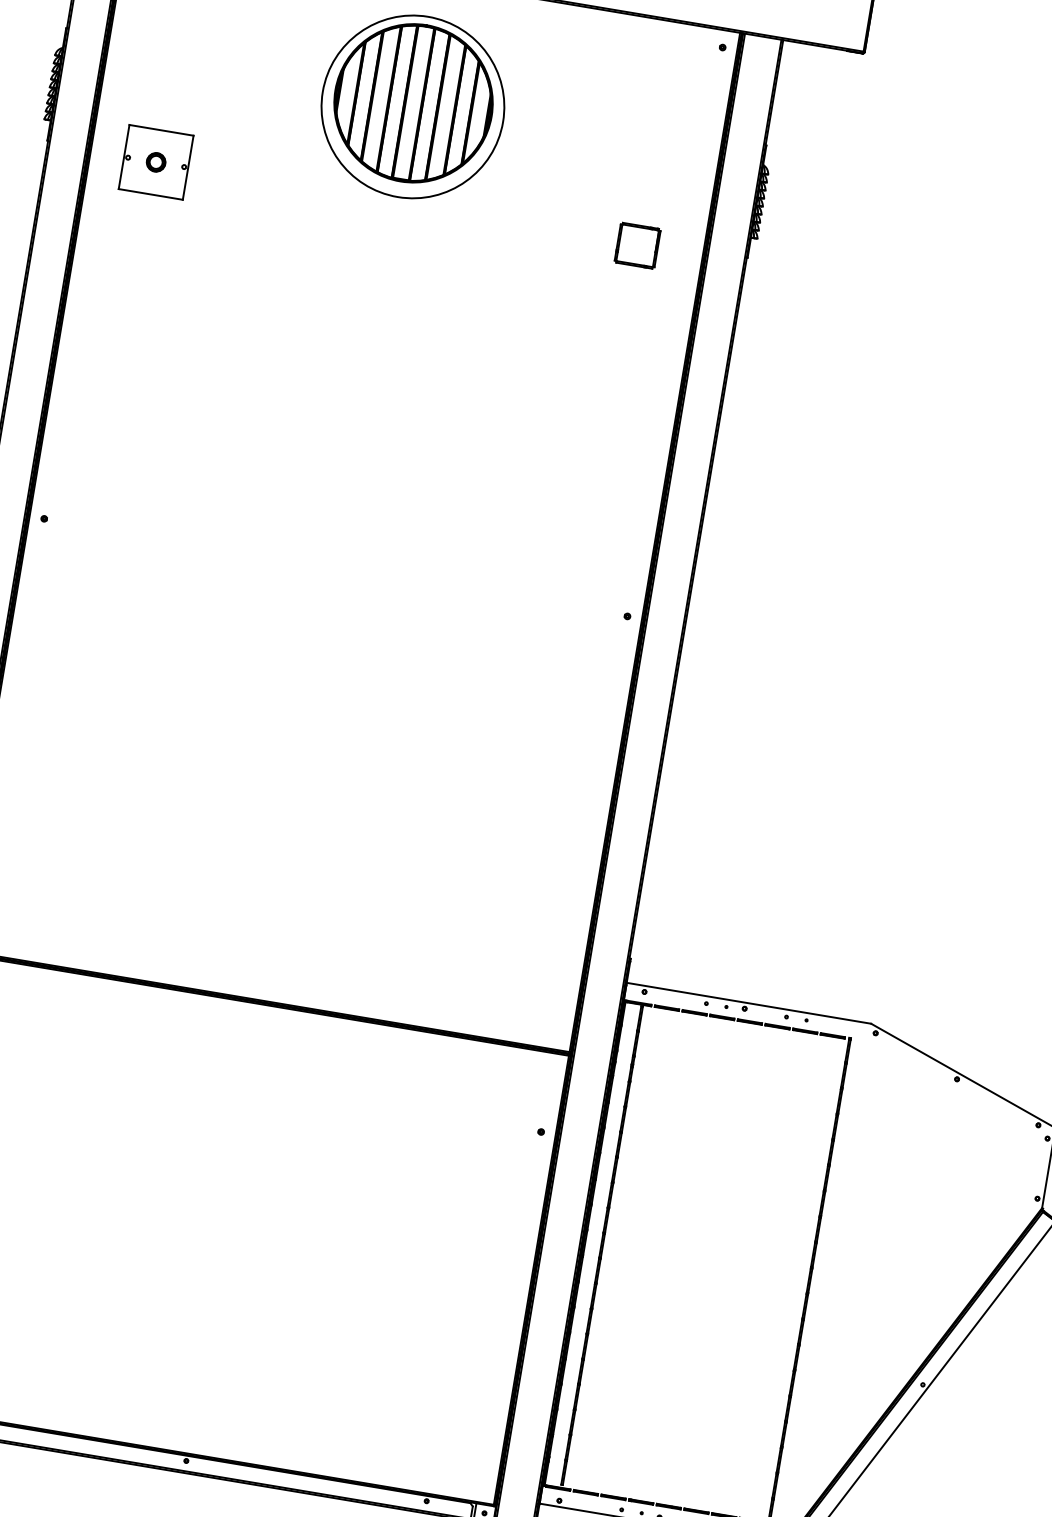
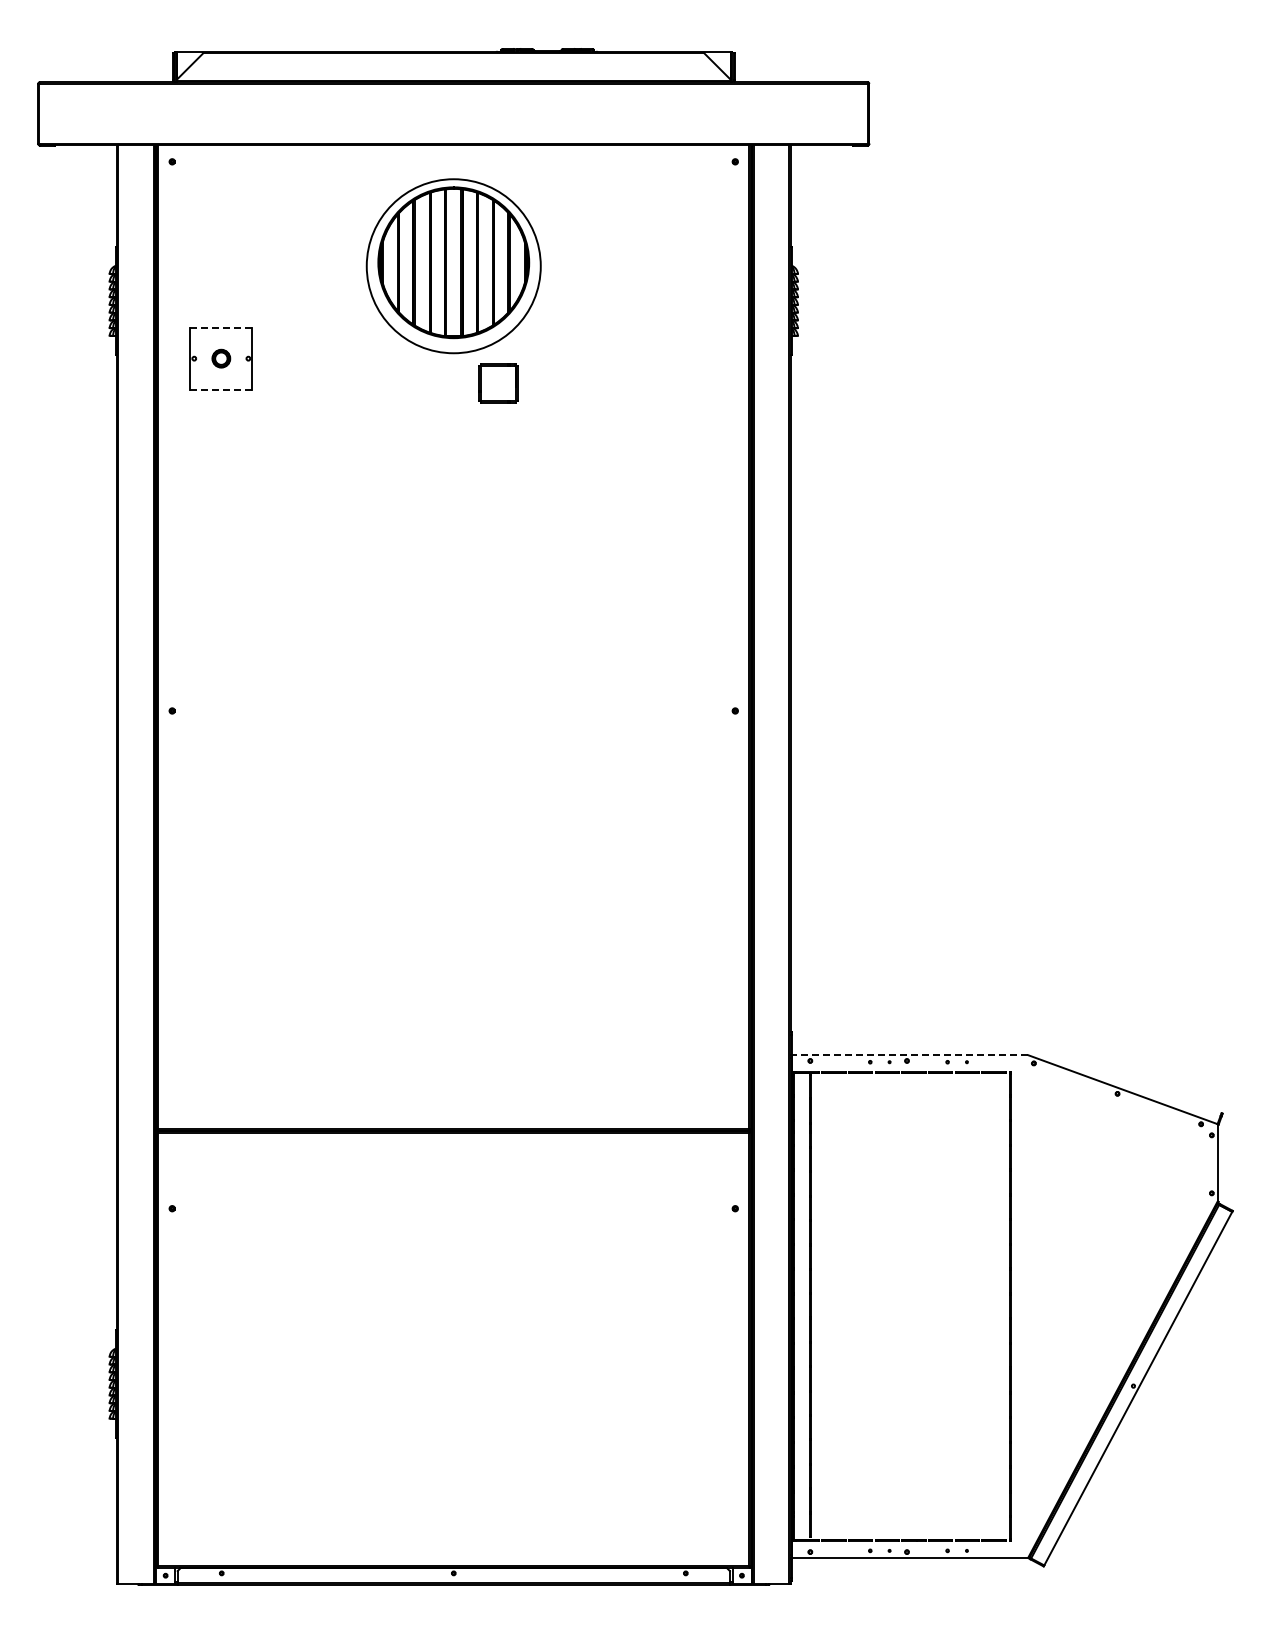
line: (161, 130) -> (221, 327), solid -> dashed
line: (150, 194) -> (221, 389), solid -> dashed
part: (637, 245) -> (498, 383), moved
line: (749, 1003) -> (910, 1055), solid -> dashed

